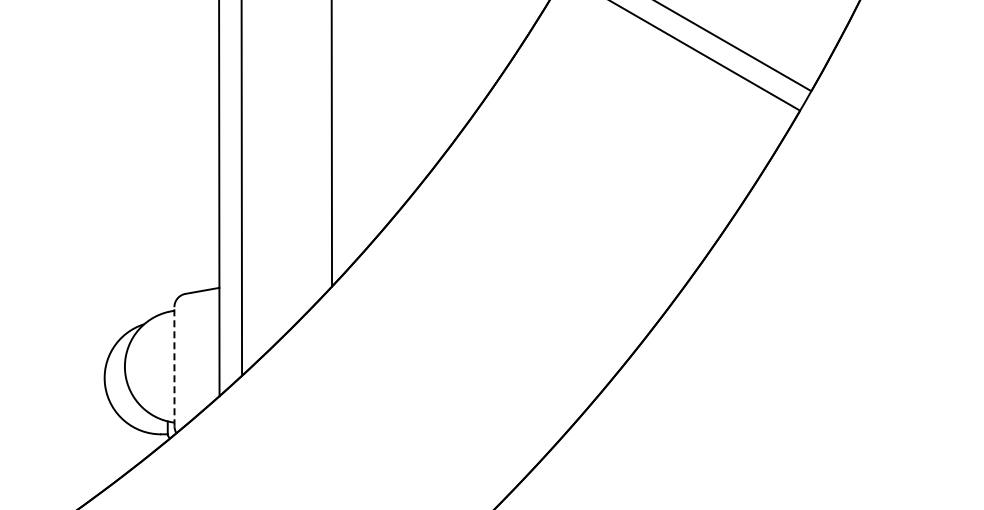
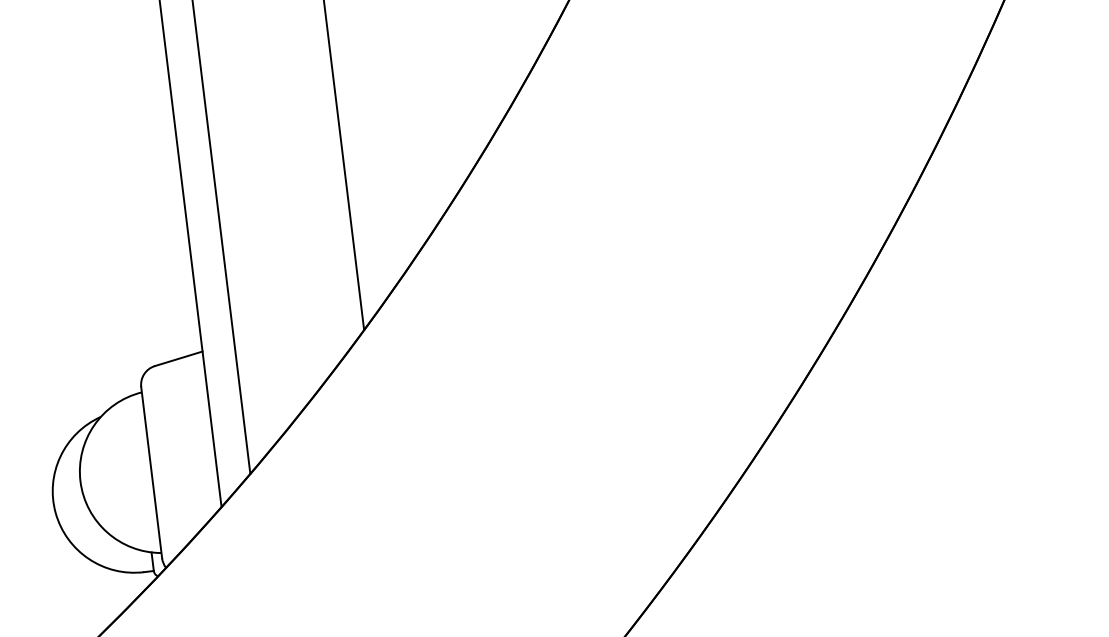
line: (174, 366) -> (151, 472), dashed -> solid

